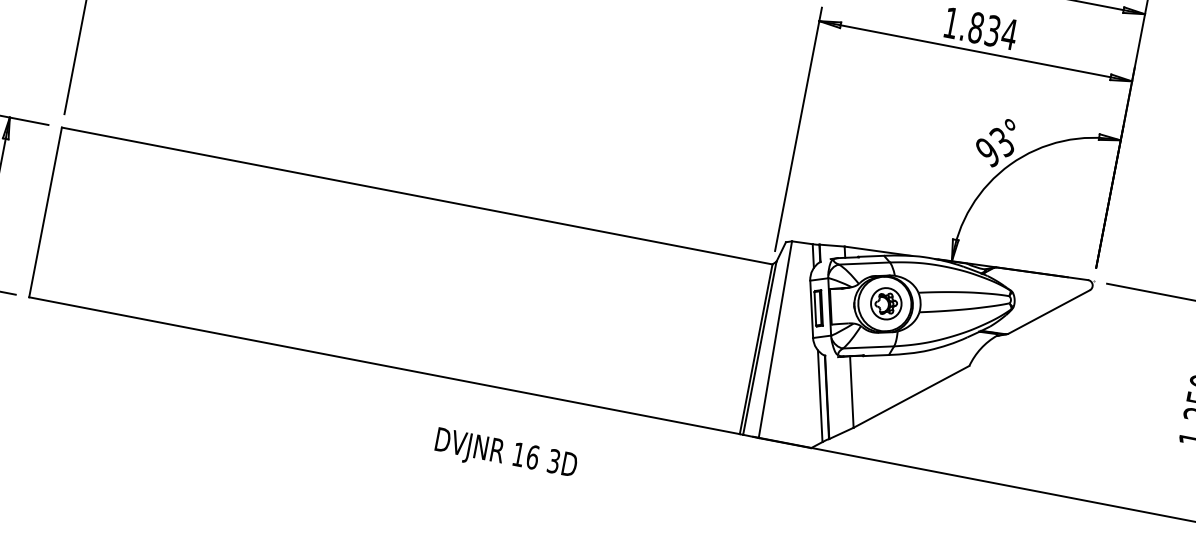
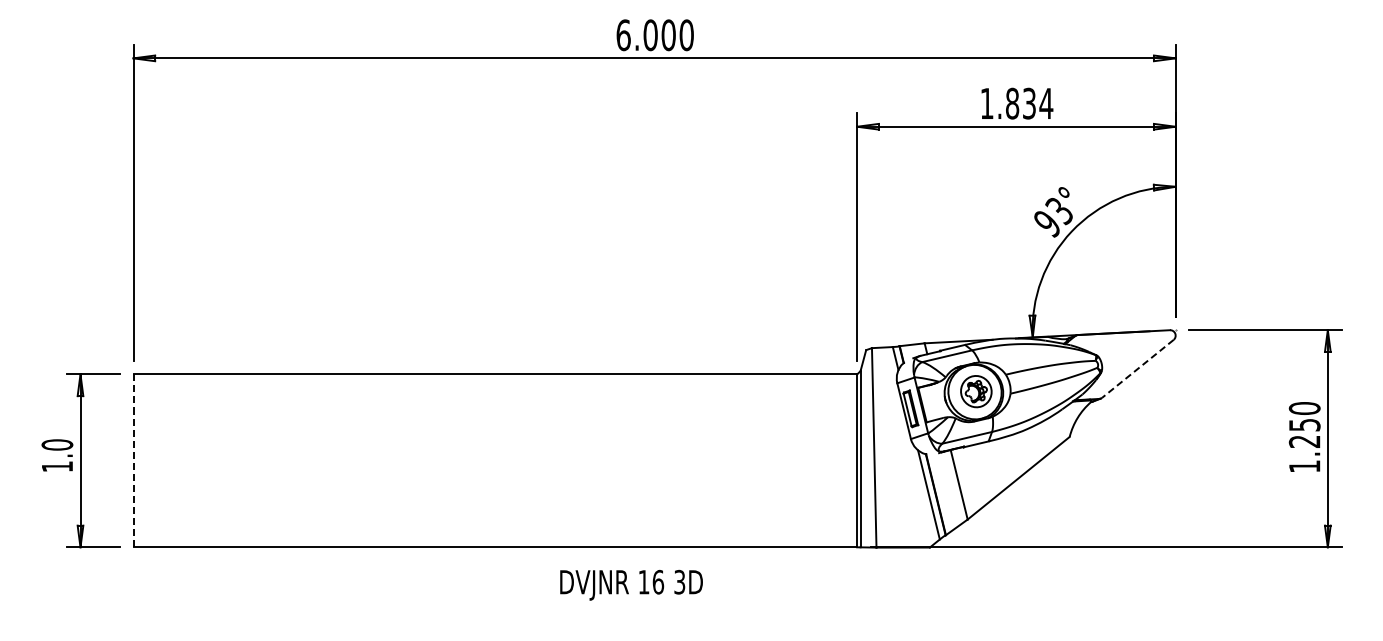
line: (45, 213) -> (133, 461), solid -> dashed
line: (1048, 312) -> (1137, 369), solid -> dashed
text: (506, 454) -> (631, 584), moved

